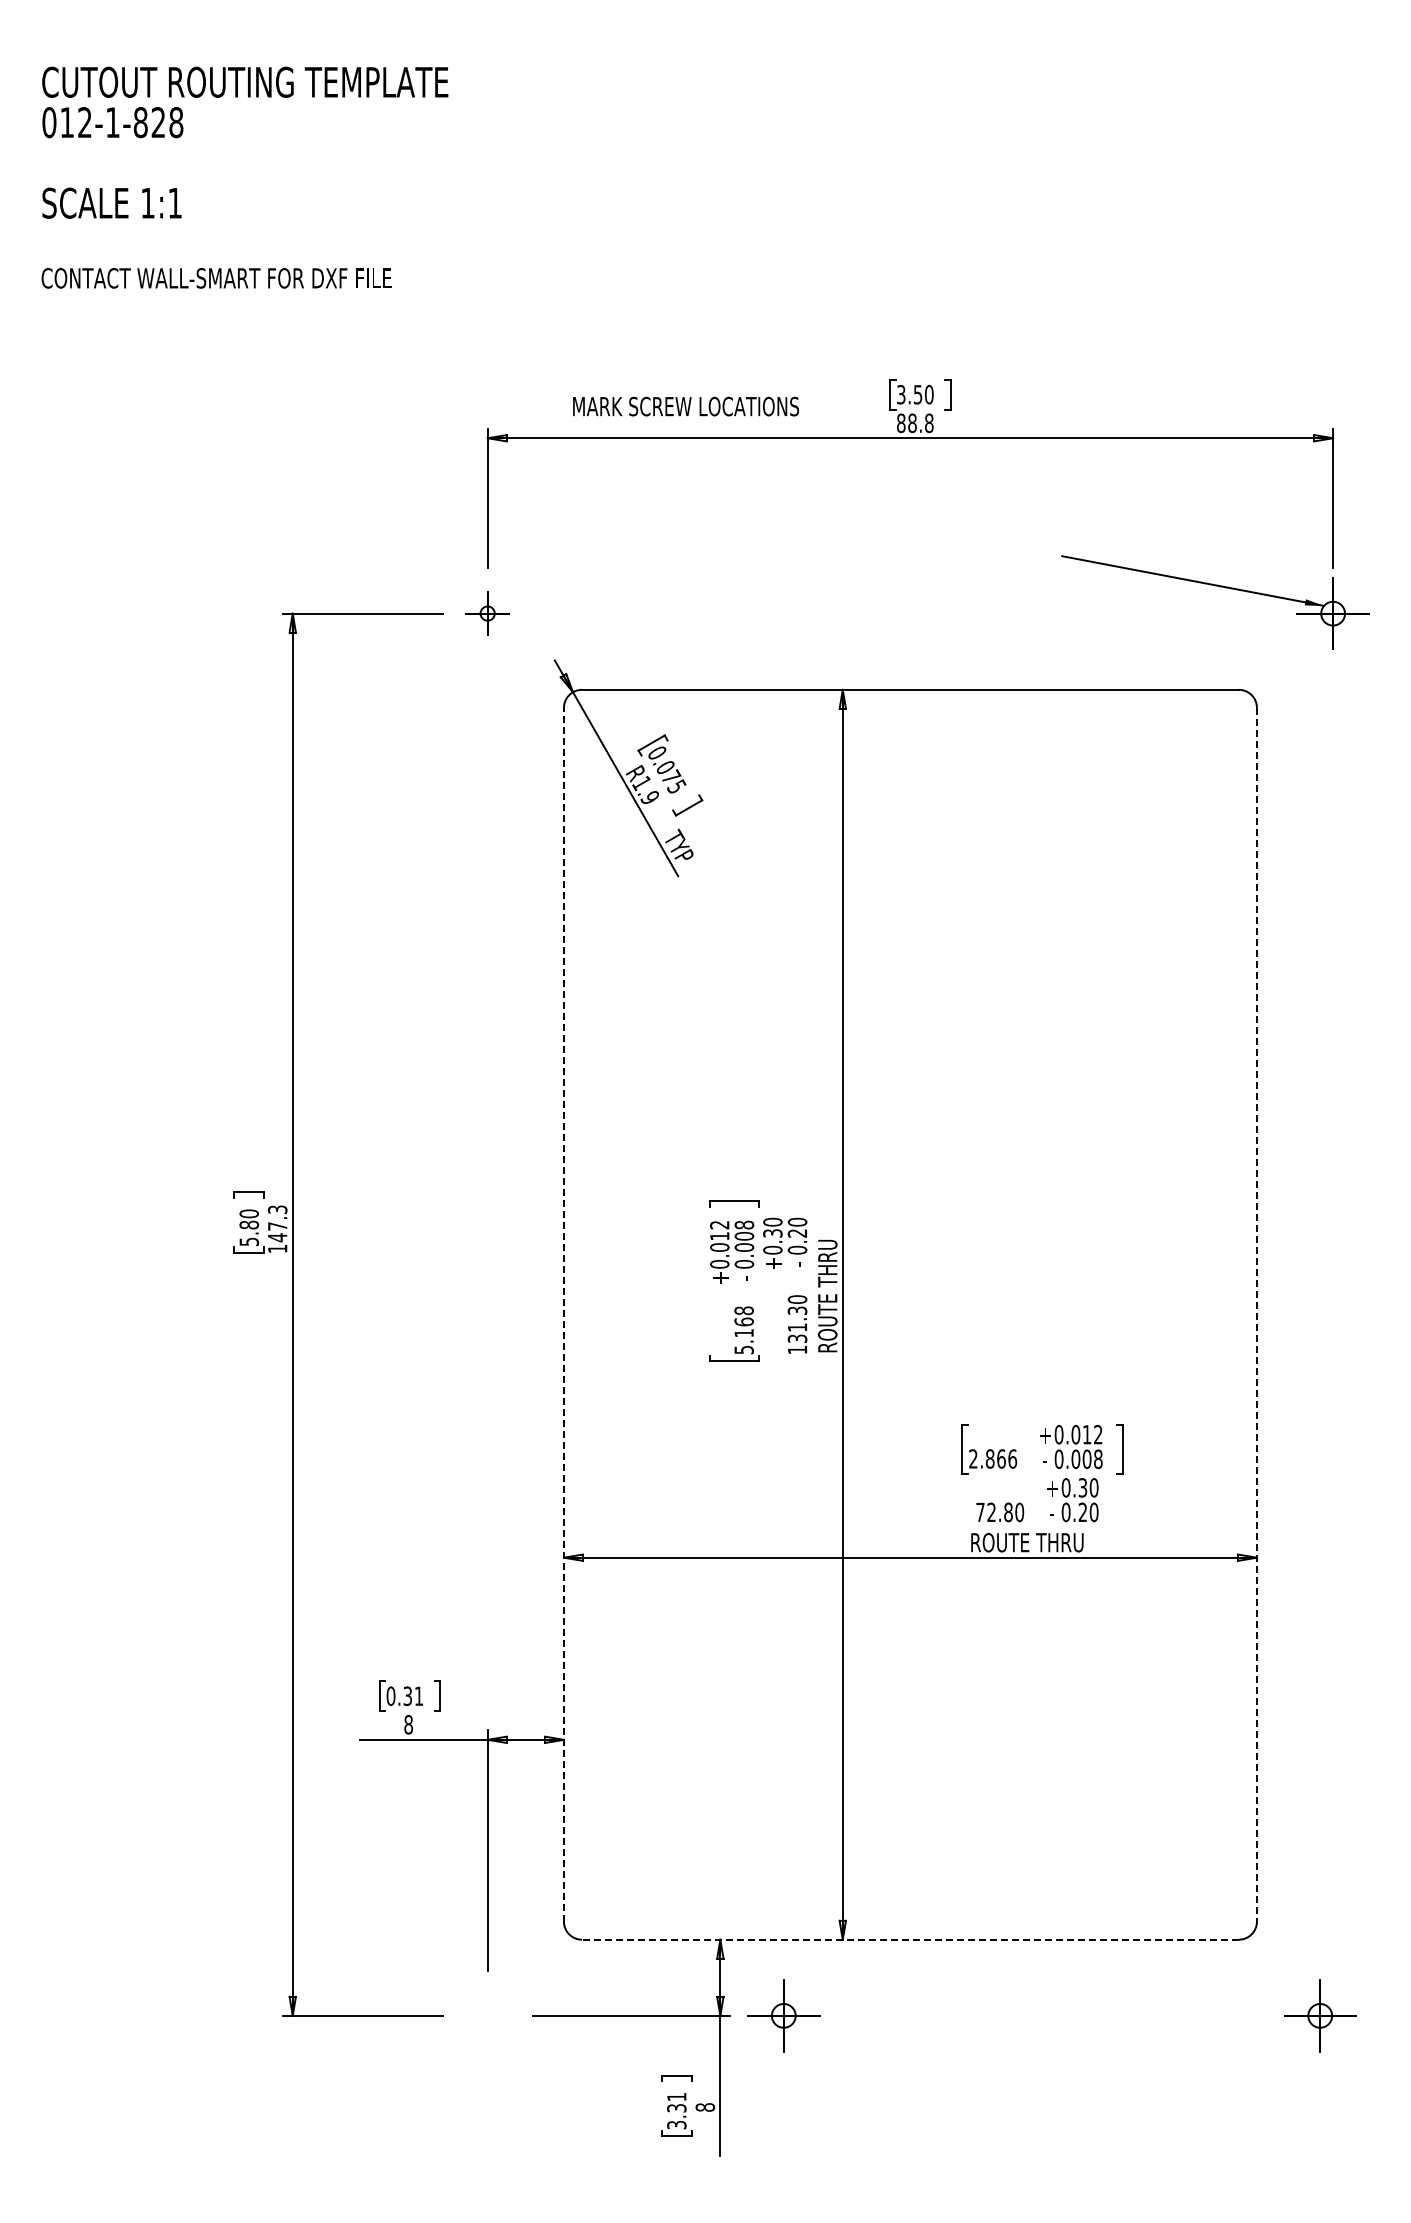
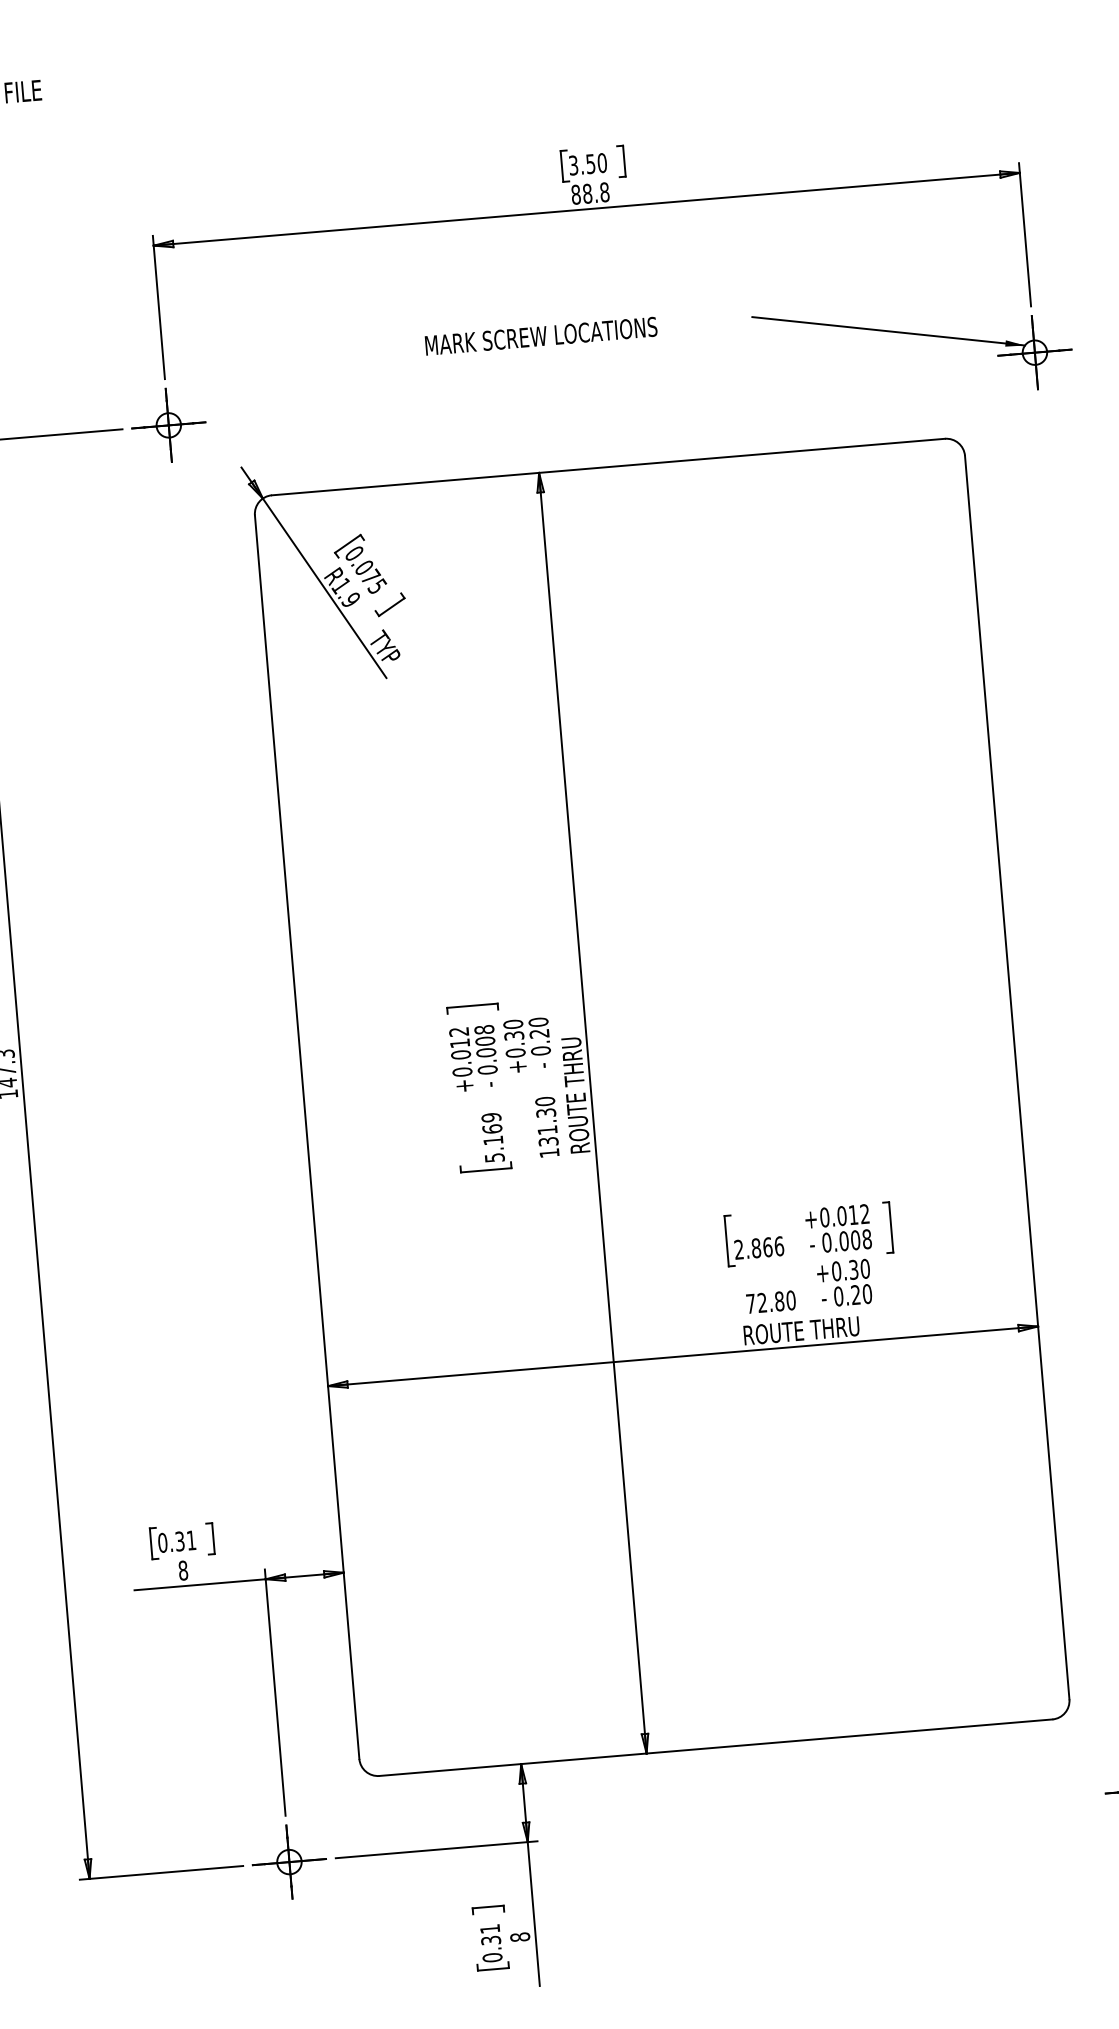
text: (686, 406) -> (541, 336), moved
part: (487, 613) -> (168, 425), size x1.67
text: (743, 1310) -> (490, 1117), 5.168 -> 5.169
line: (563, 1314) -> (306, 1136), dashed -> solid
line: (1256, 1314) -> (1016, 1077), dashed -> solid
line: (909, 1939) -> (714, 1747), dashed -> solid
part: (783, 2015) -> (289, 1861), moved
text: (676, 2124) -> (492, 1957), 3.31 -> 0.31

